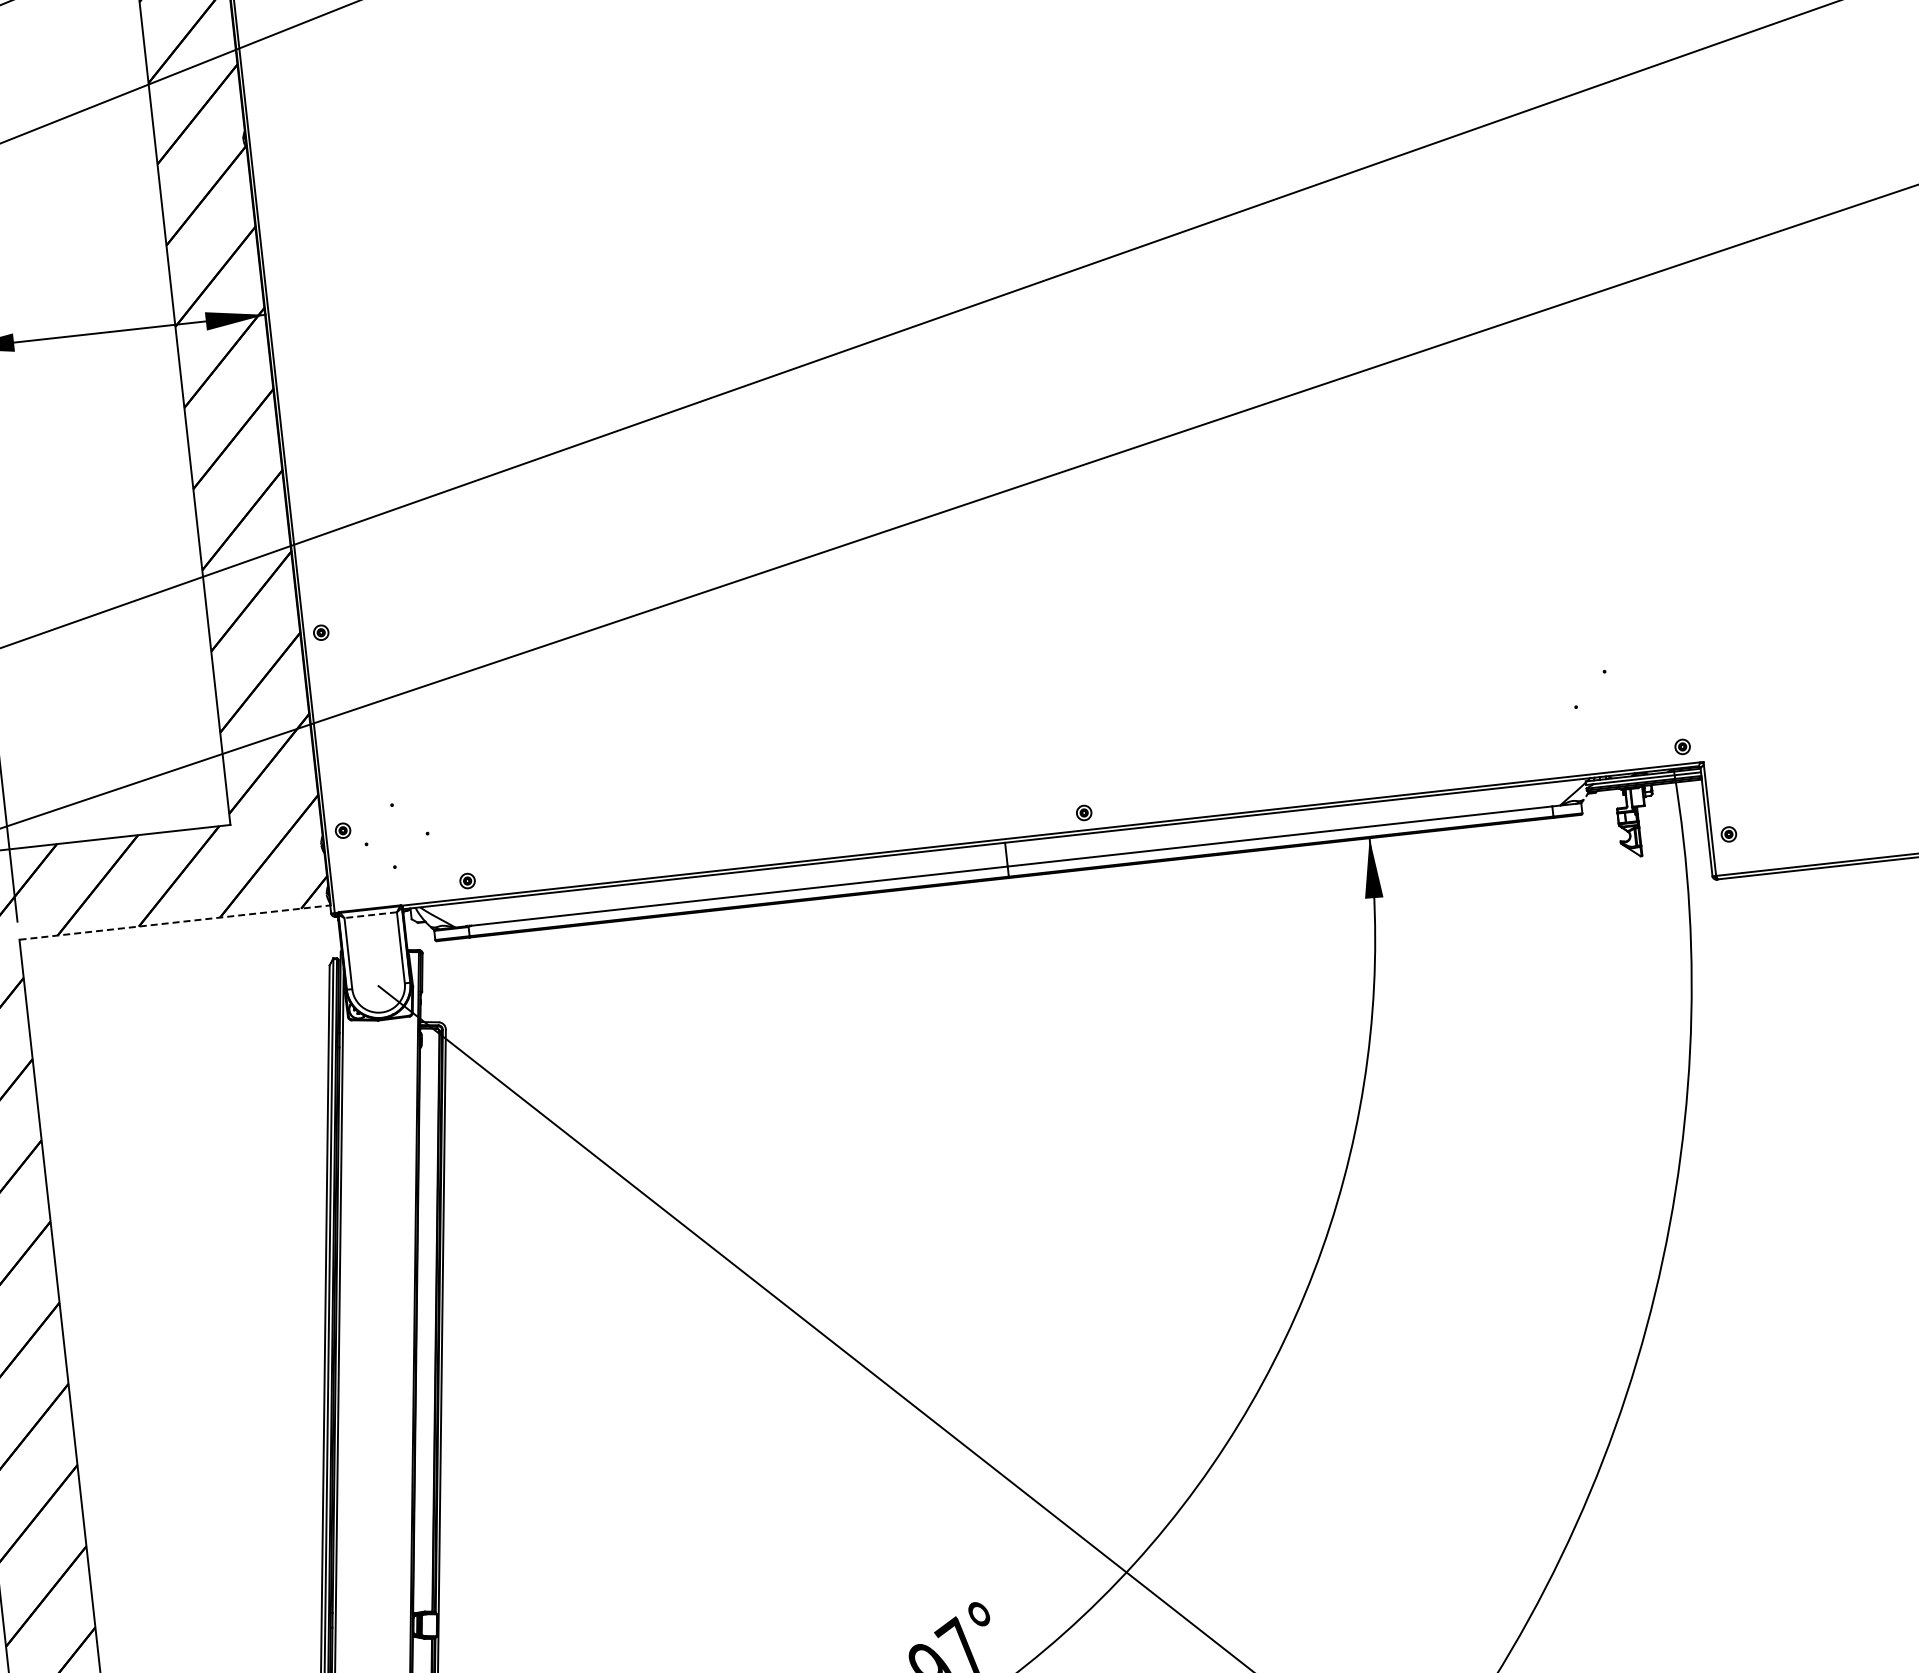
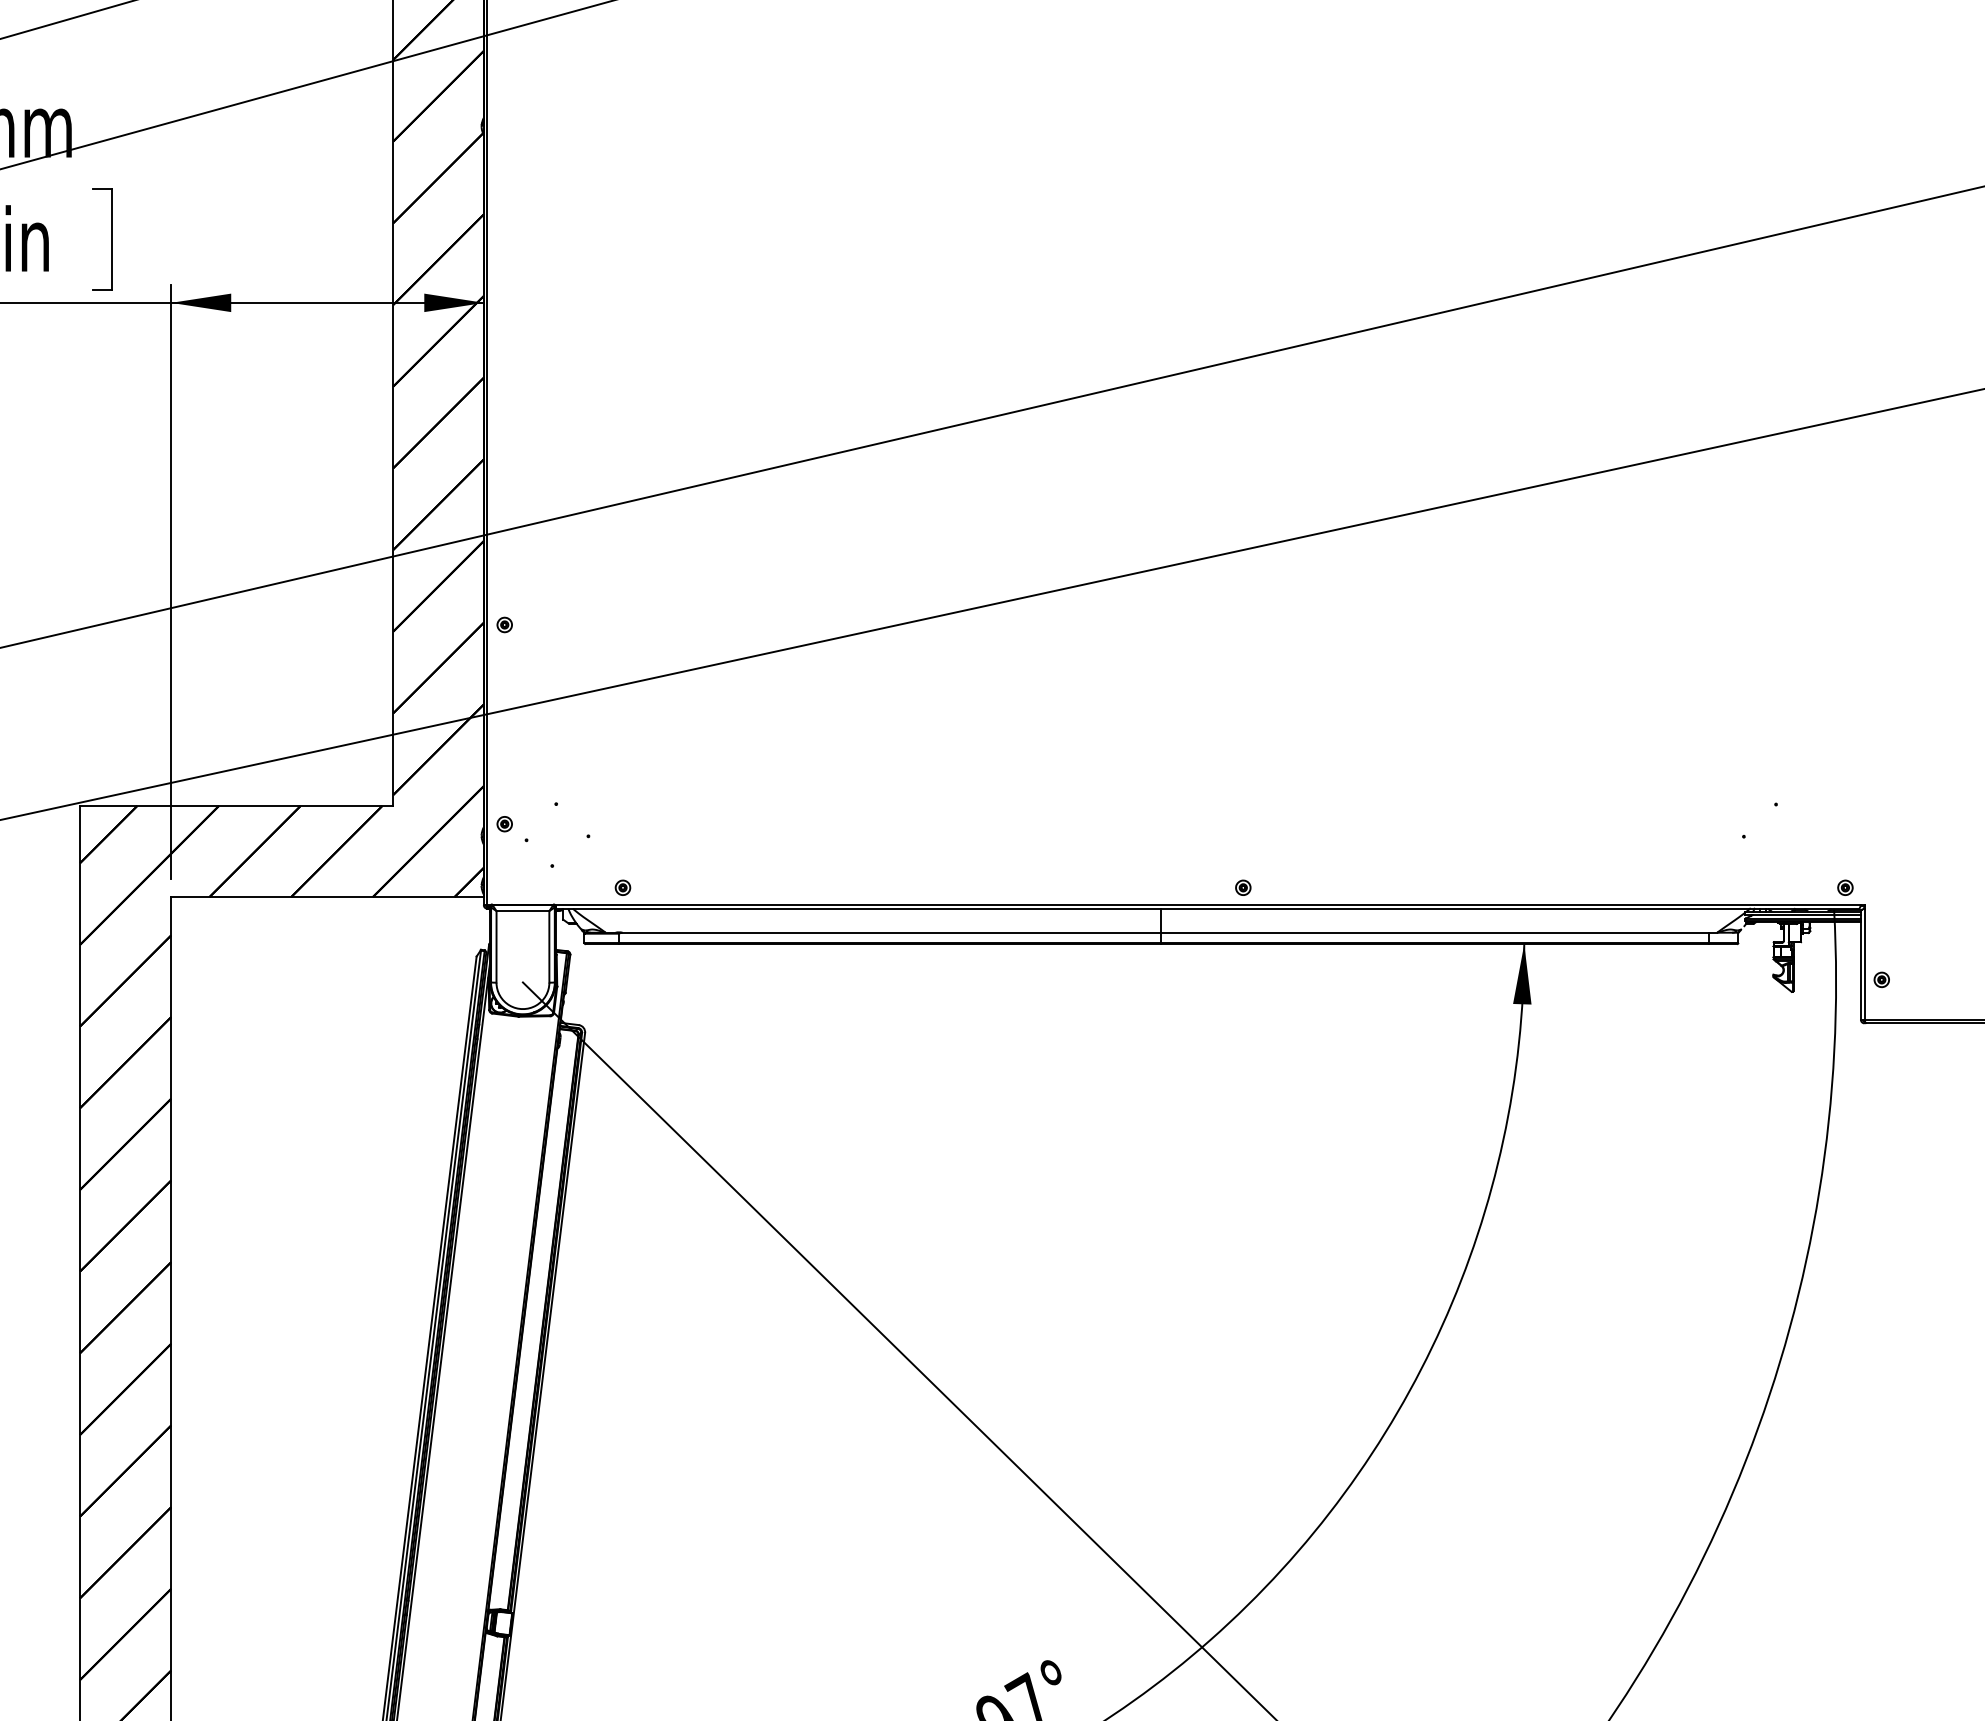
line: (370, 915) -> (522, 911), dashed -> solid
line: (174, 923) -> (327, 897), dashed -> solid

